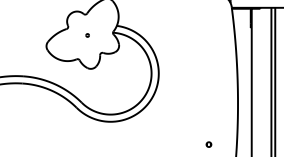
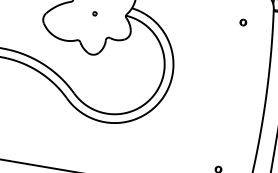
part: (208, 22) -> (242, 22), added

